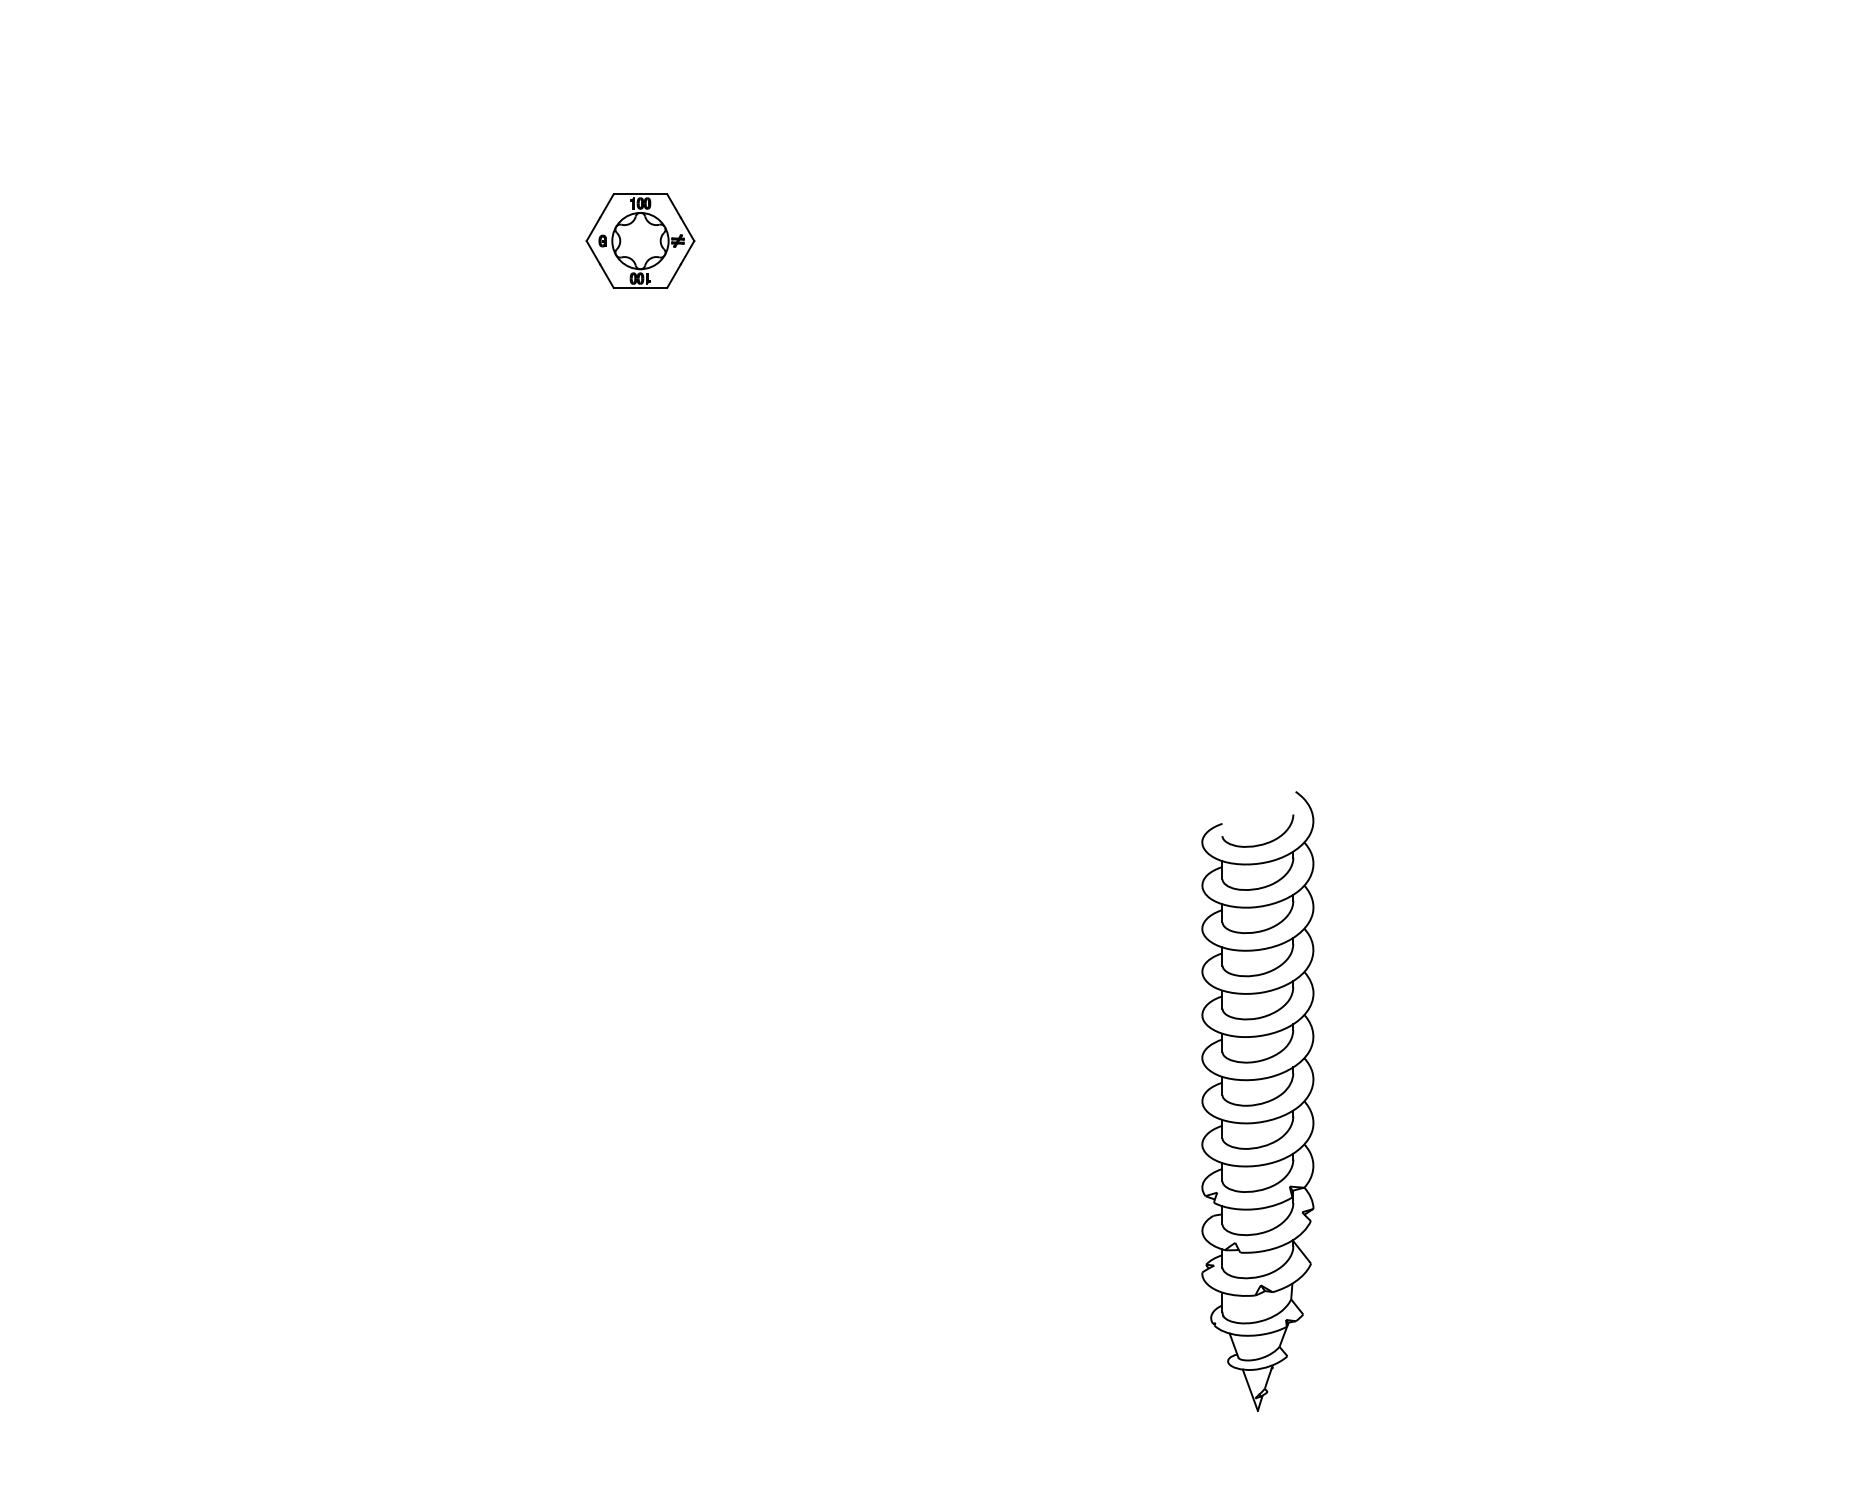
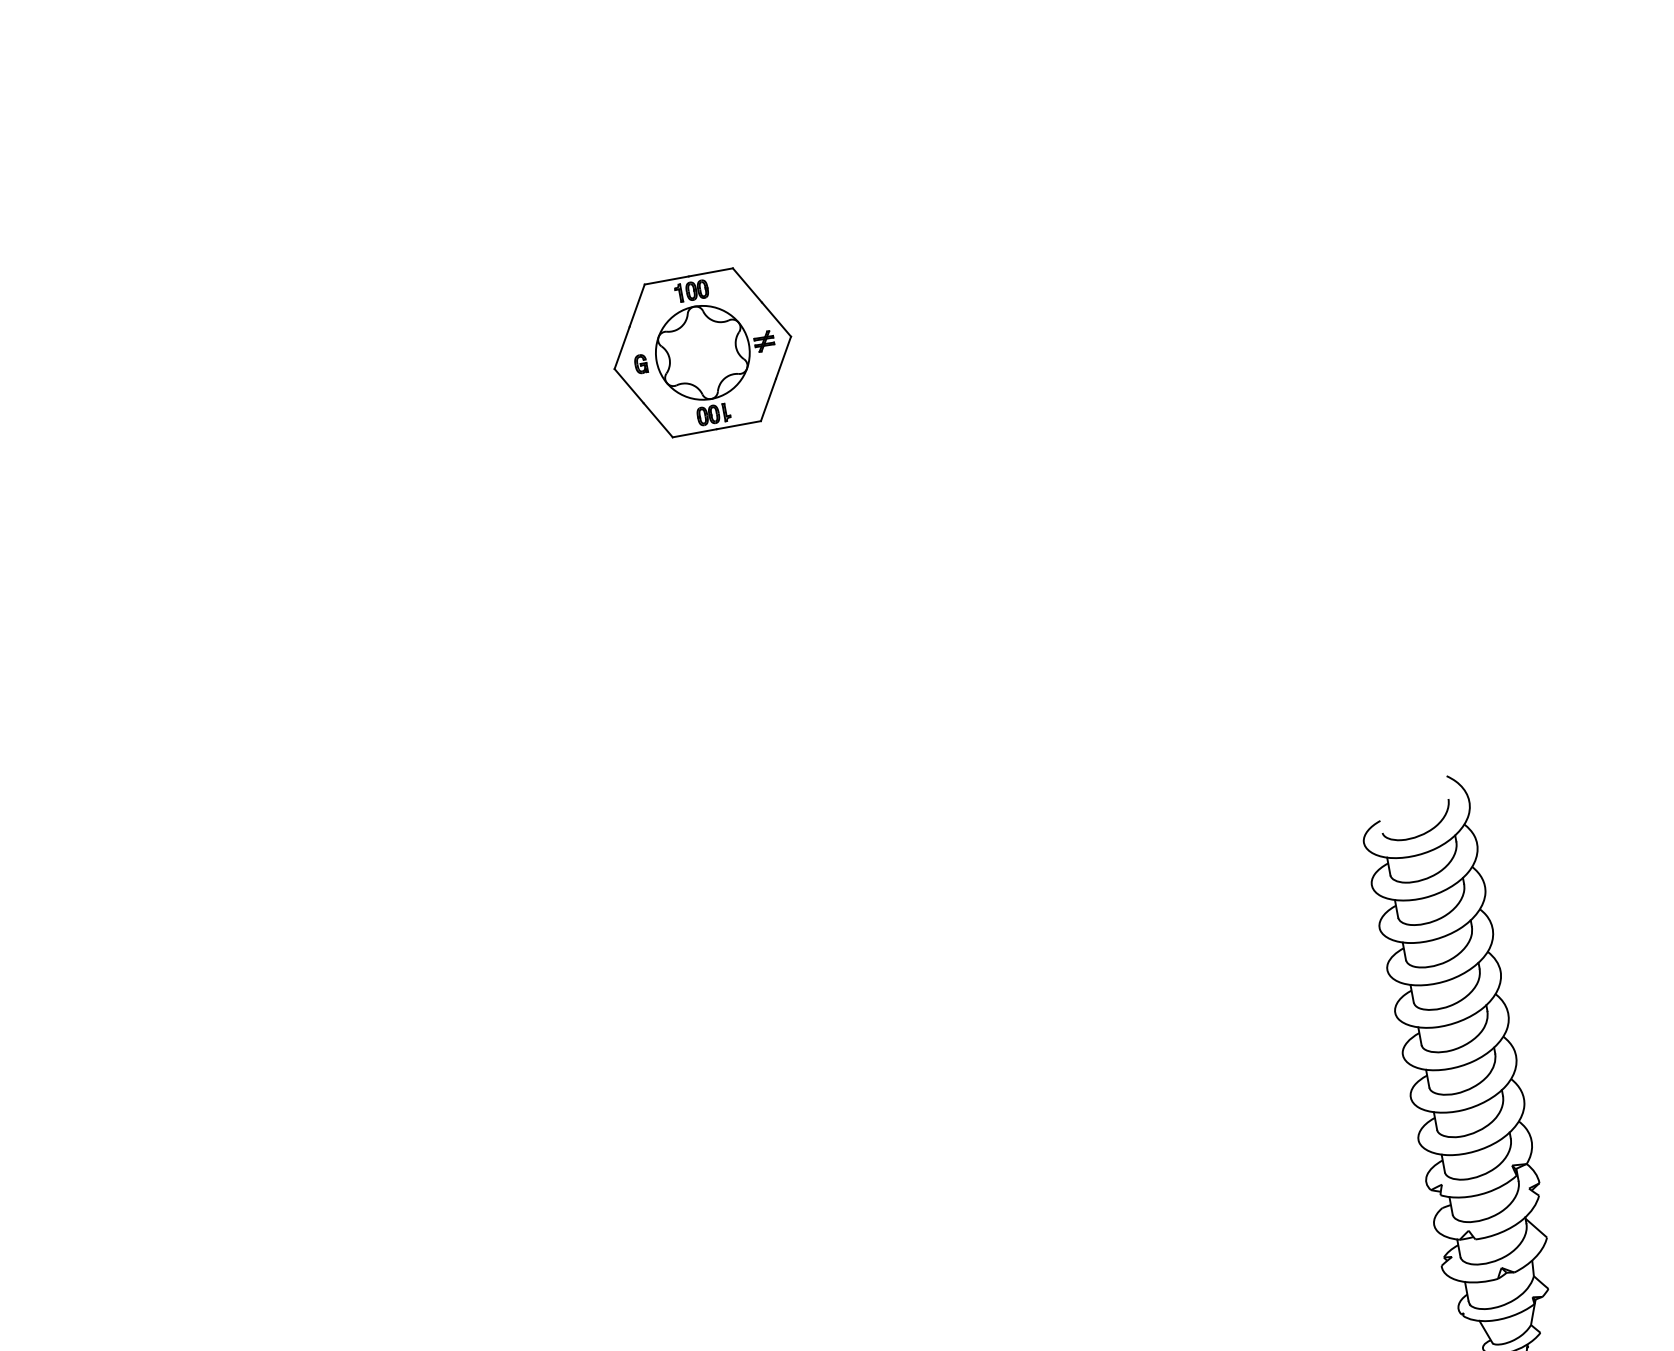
part: (640, 240) -> (702, 352), size x1.67

